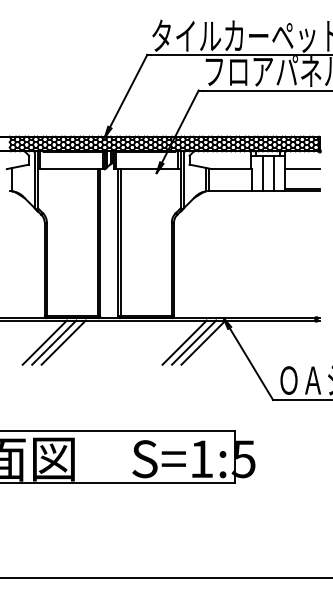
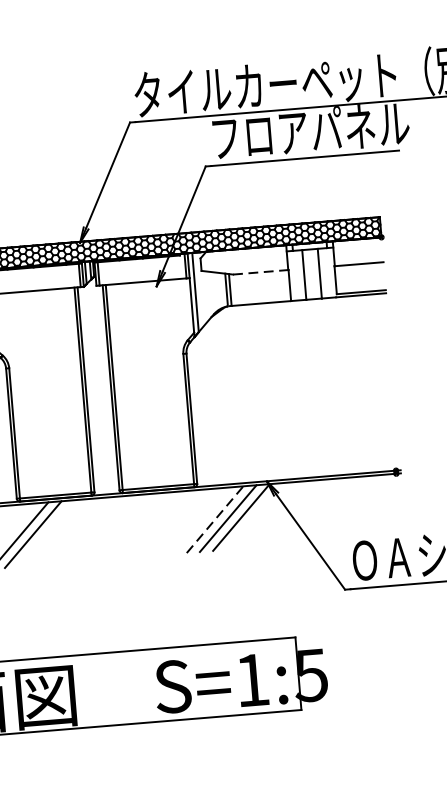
line: (231, 169) -> (260, 272), solid -> dashed
line: (63, 342) -> (46, 533), removed
line: (185, 342) -> (216, 519), solid -> dashed

